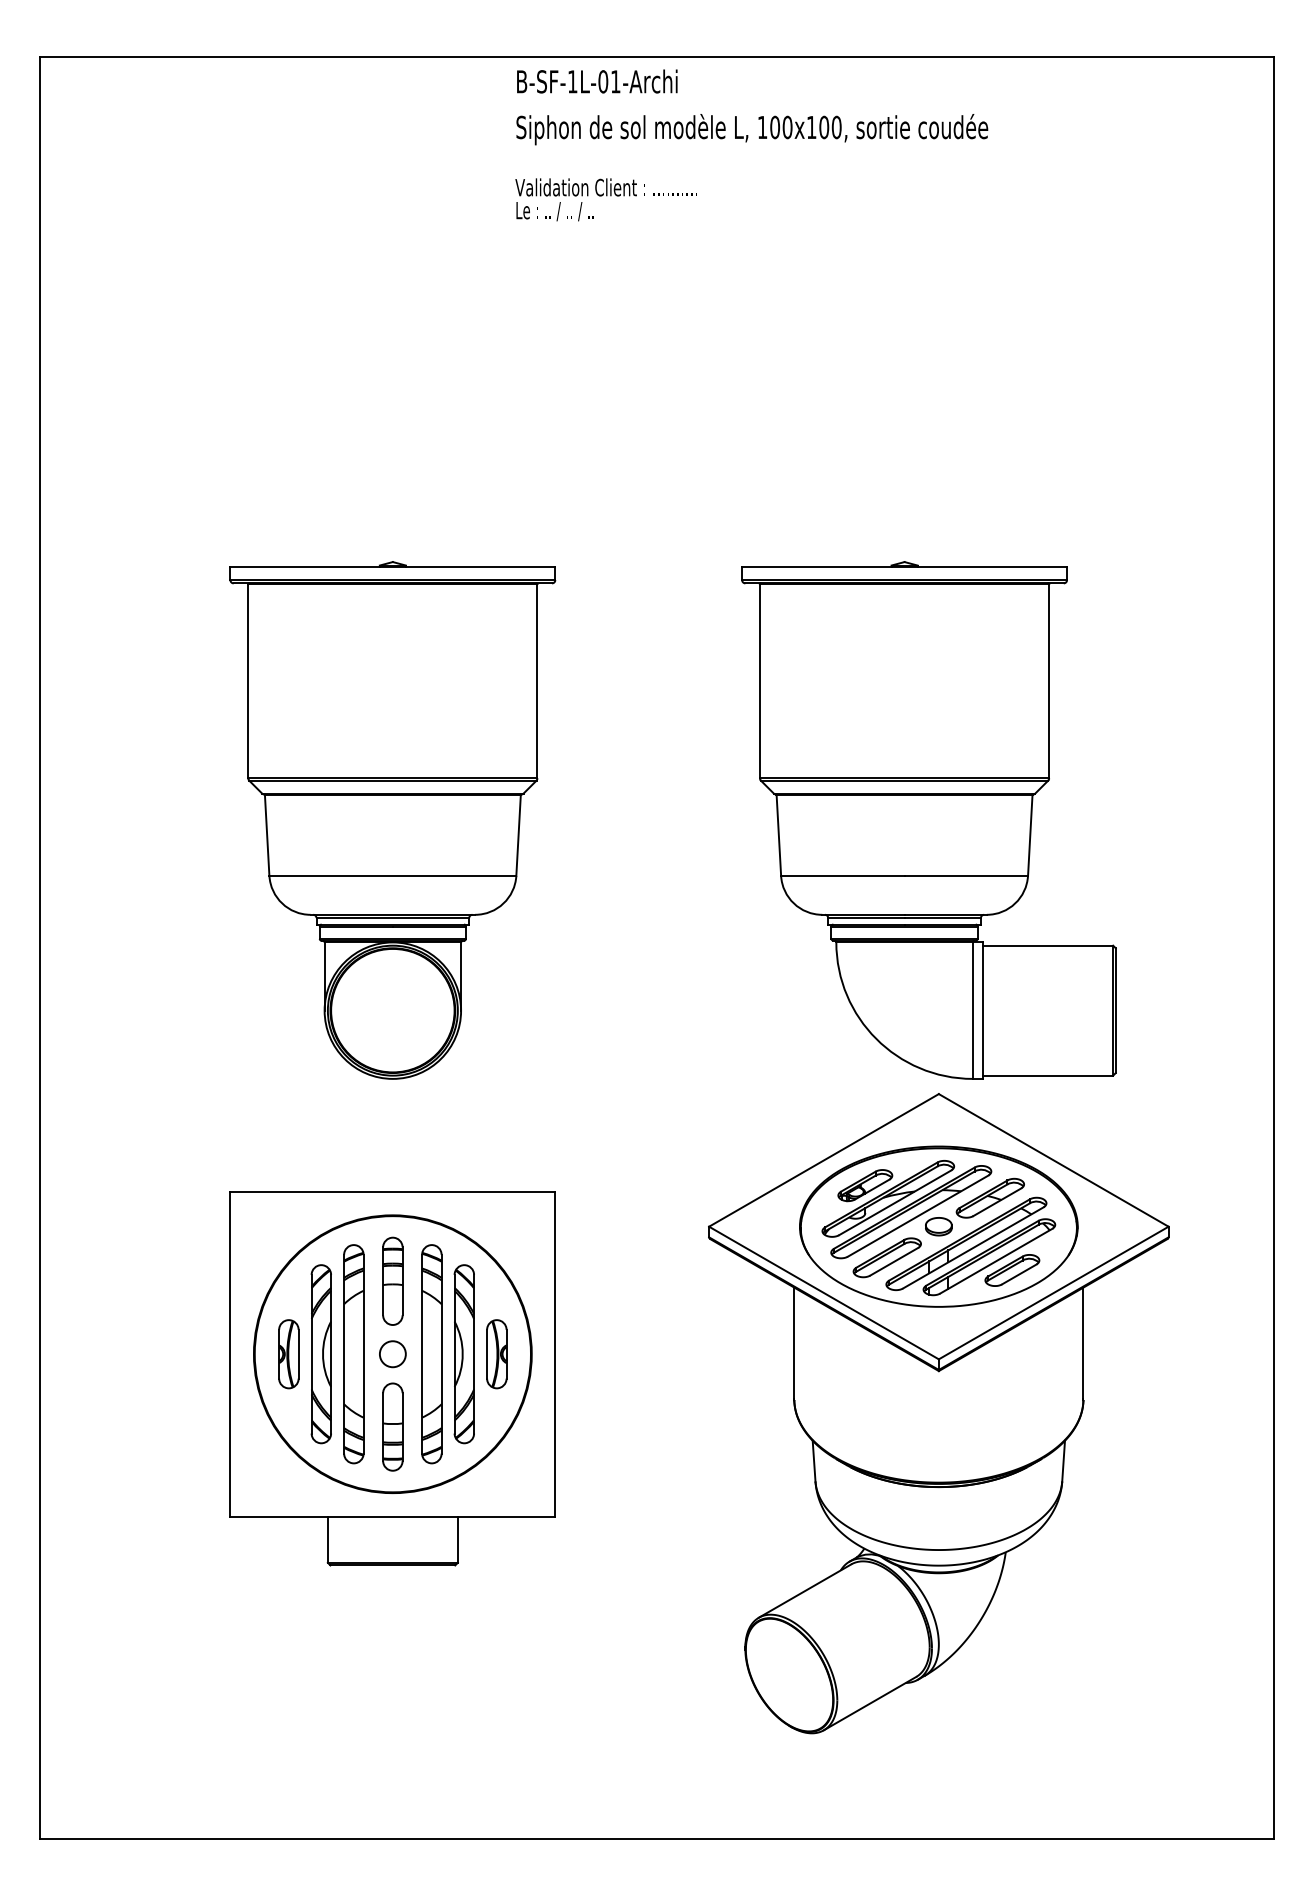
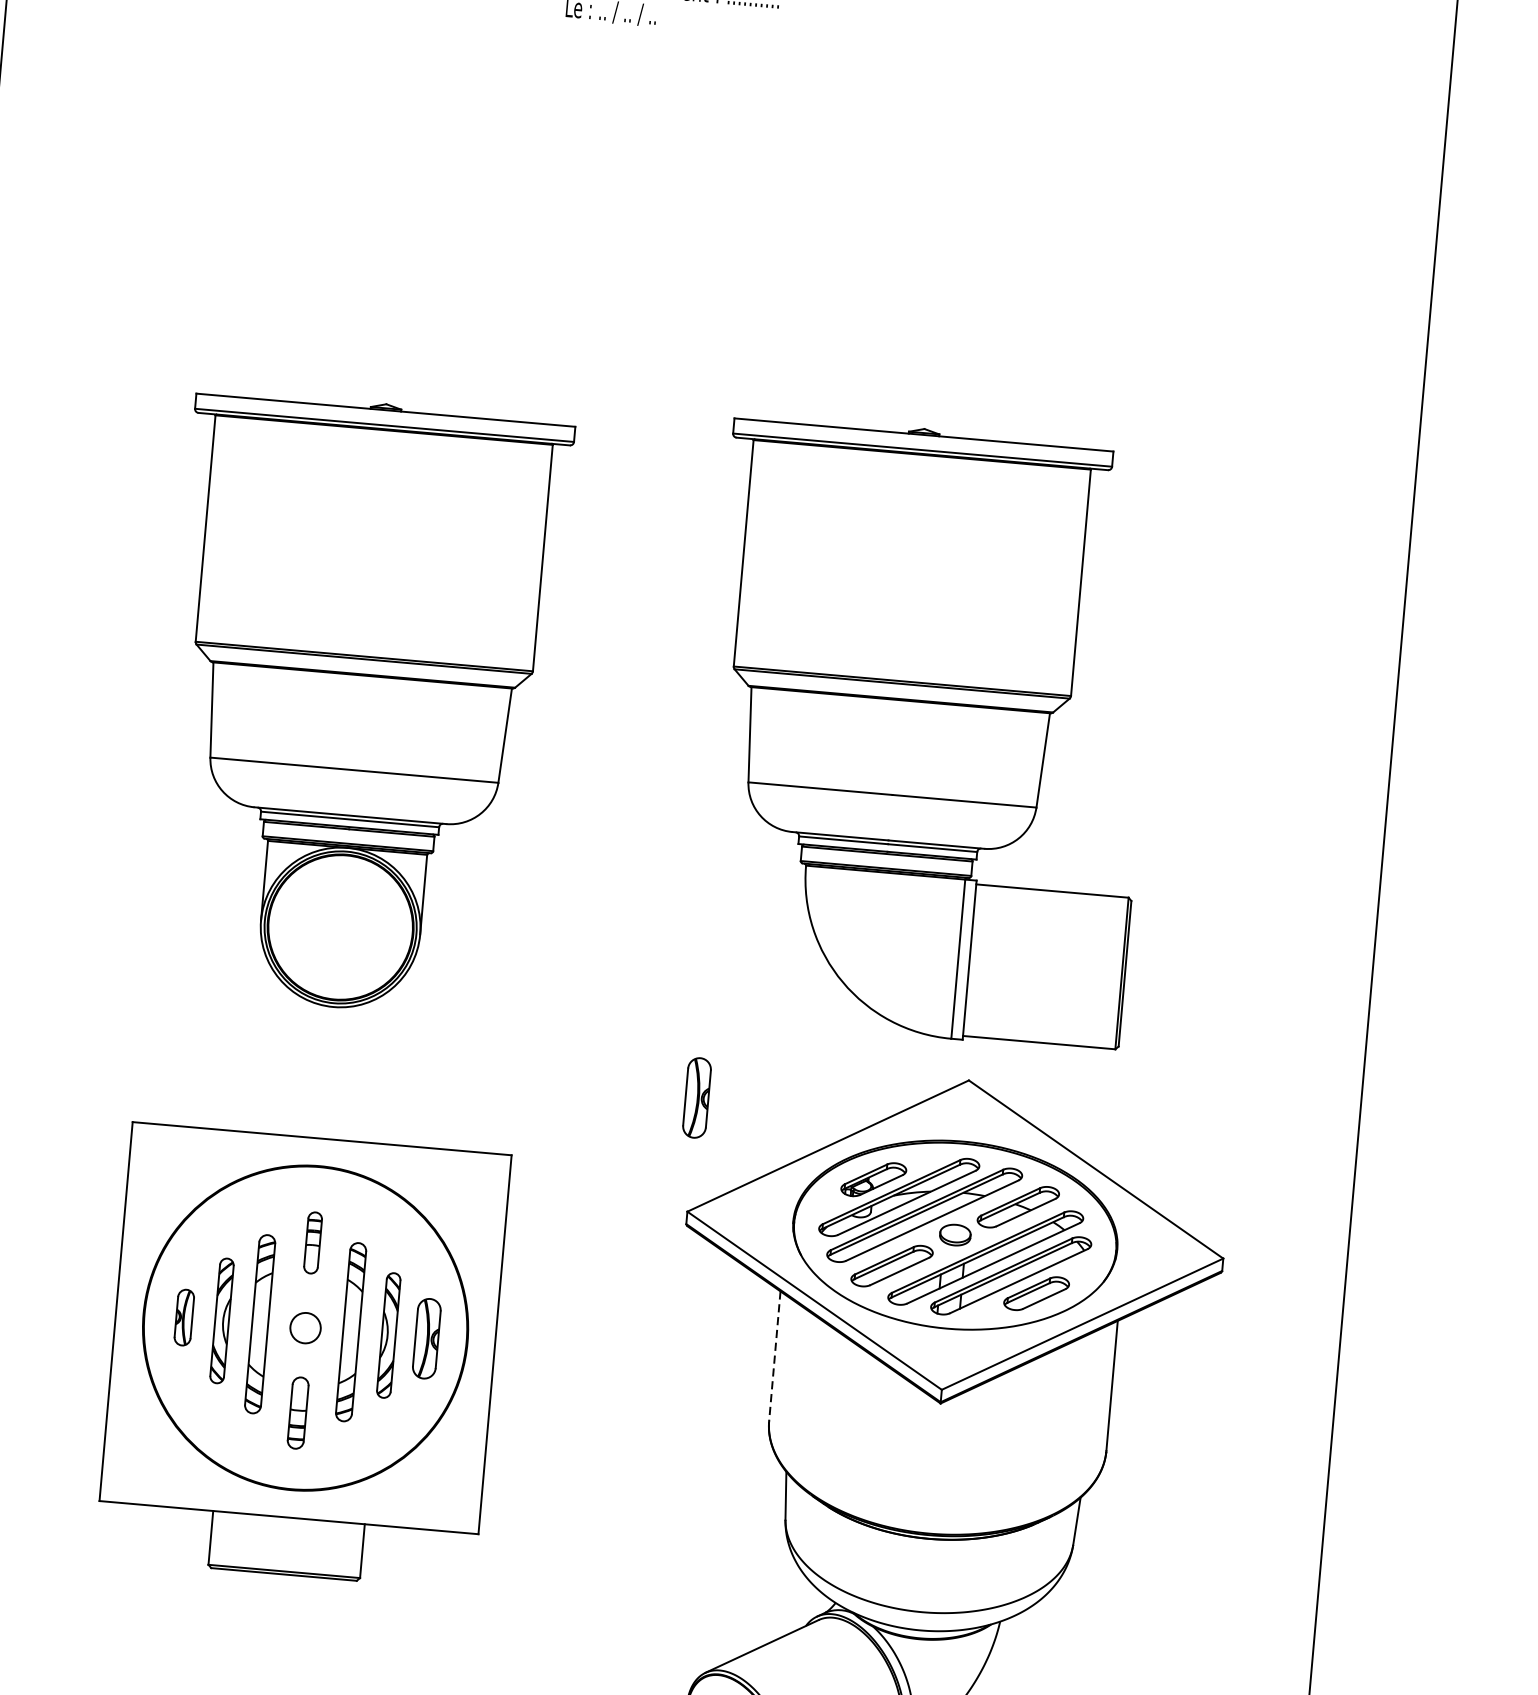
part: (928, 820) -> (926, 732), moved
part: (708, 1129) -> (696, 1098), added
part: (392, 1280) -> (312, 1242), size x0.6
line: (794, 1343) -> (775, 1356), solid -> dashed
part: (288, 1354) -> (183, 1317), size x0.7
part: (320, 1354) -> (221, 1321), size x0.6
part: (353, 1354) -> (259, 1324), size x0.7
part: (431, 1354) -> (350, 1332), size x0.7
part: (463, 1354) -> (387, 1335), size x0.6
part: (392, 1426) -> (297, 1412), size x0.7

